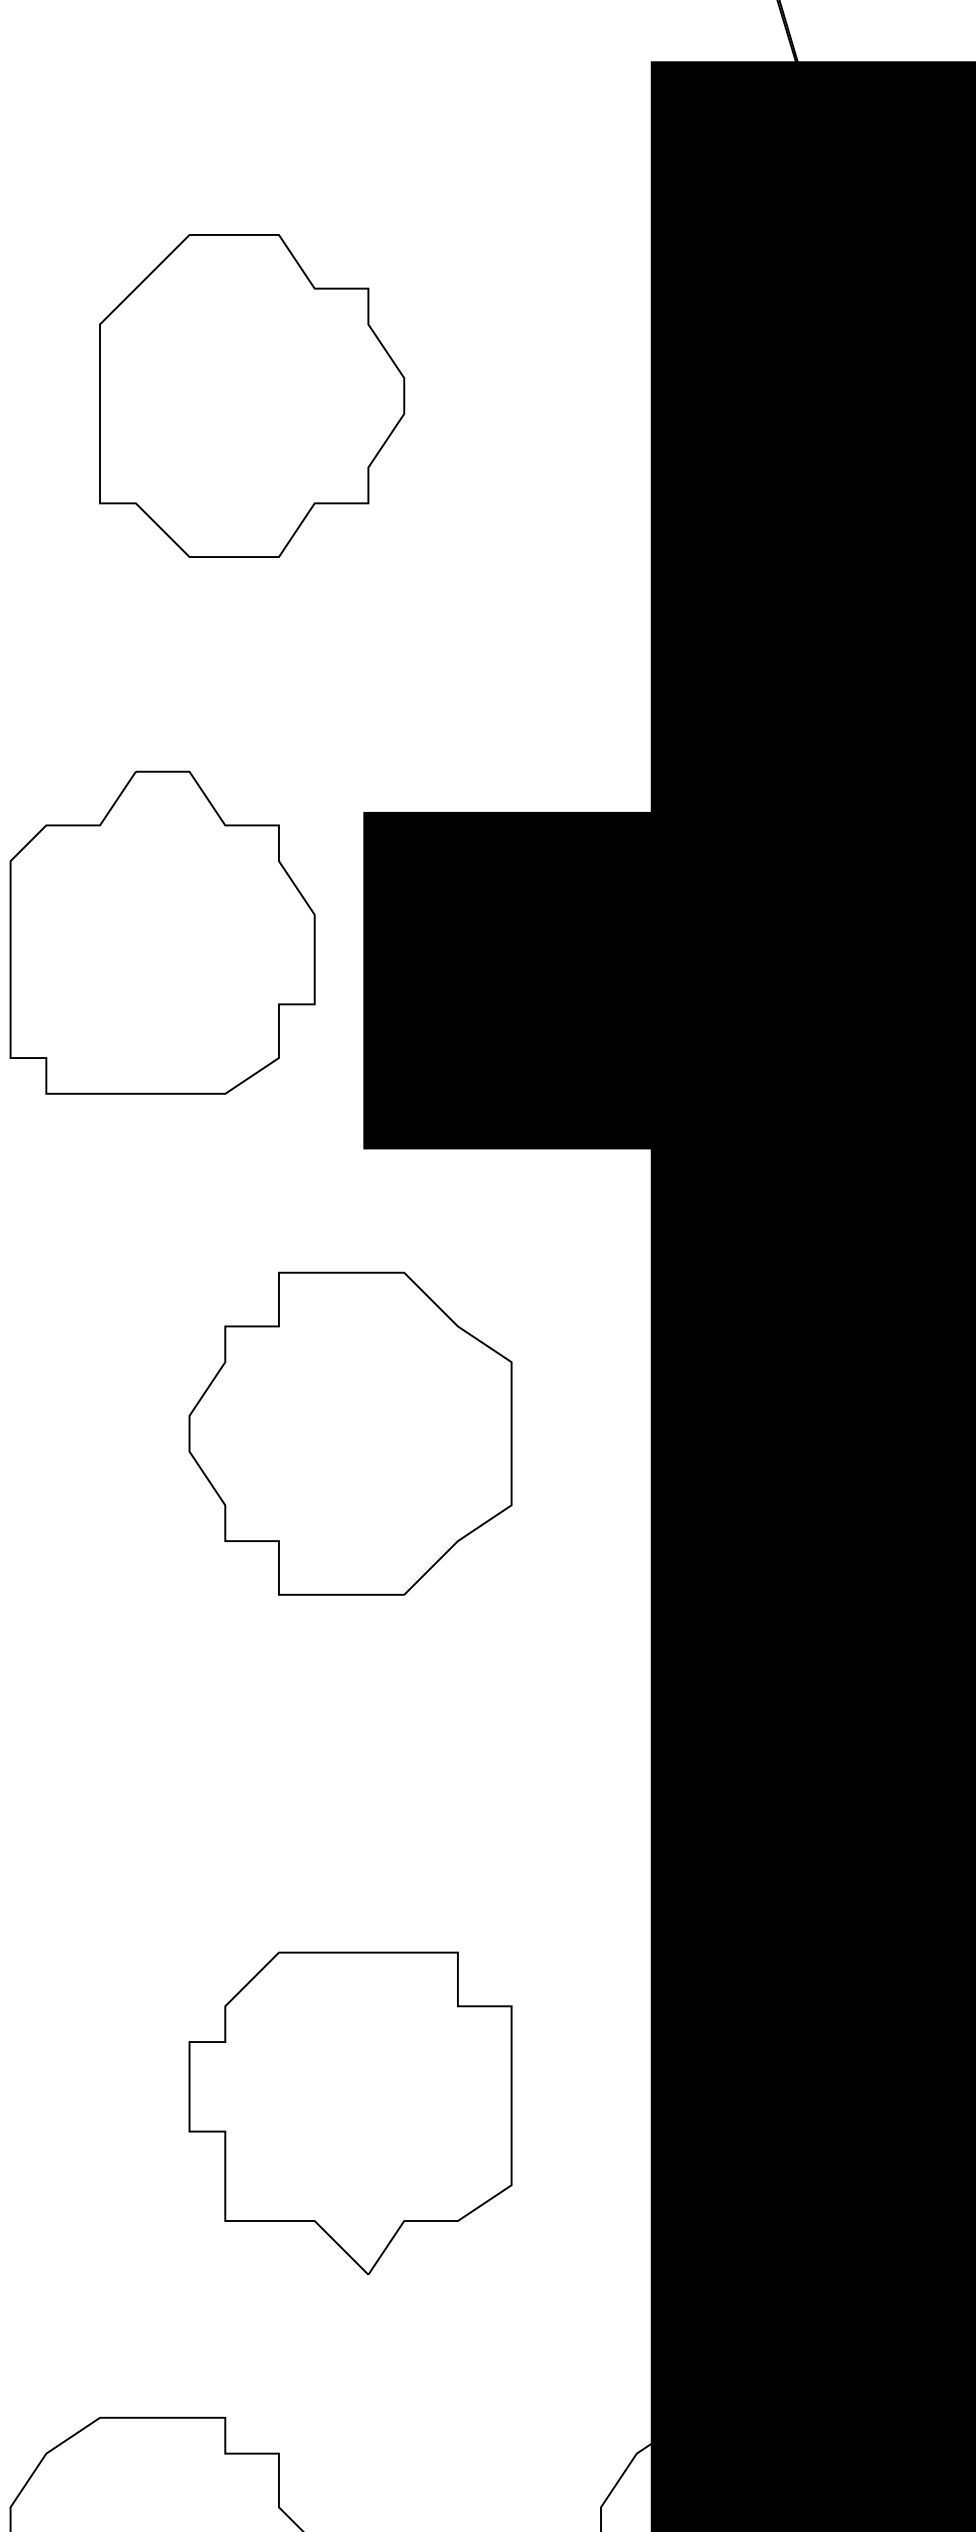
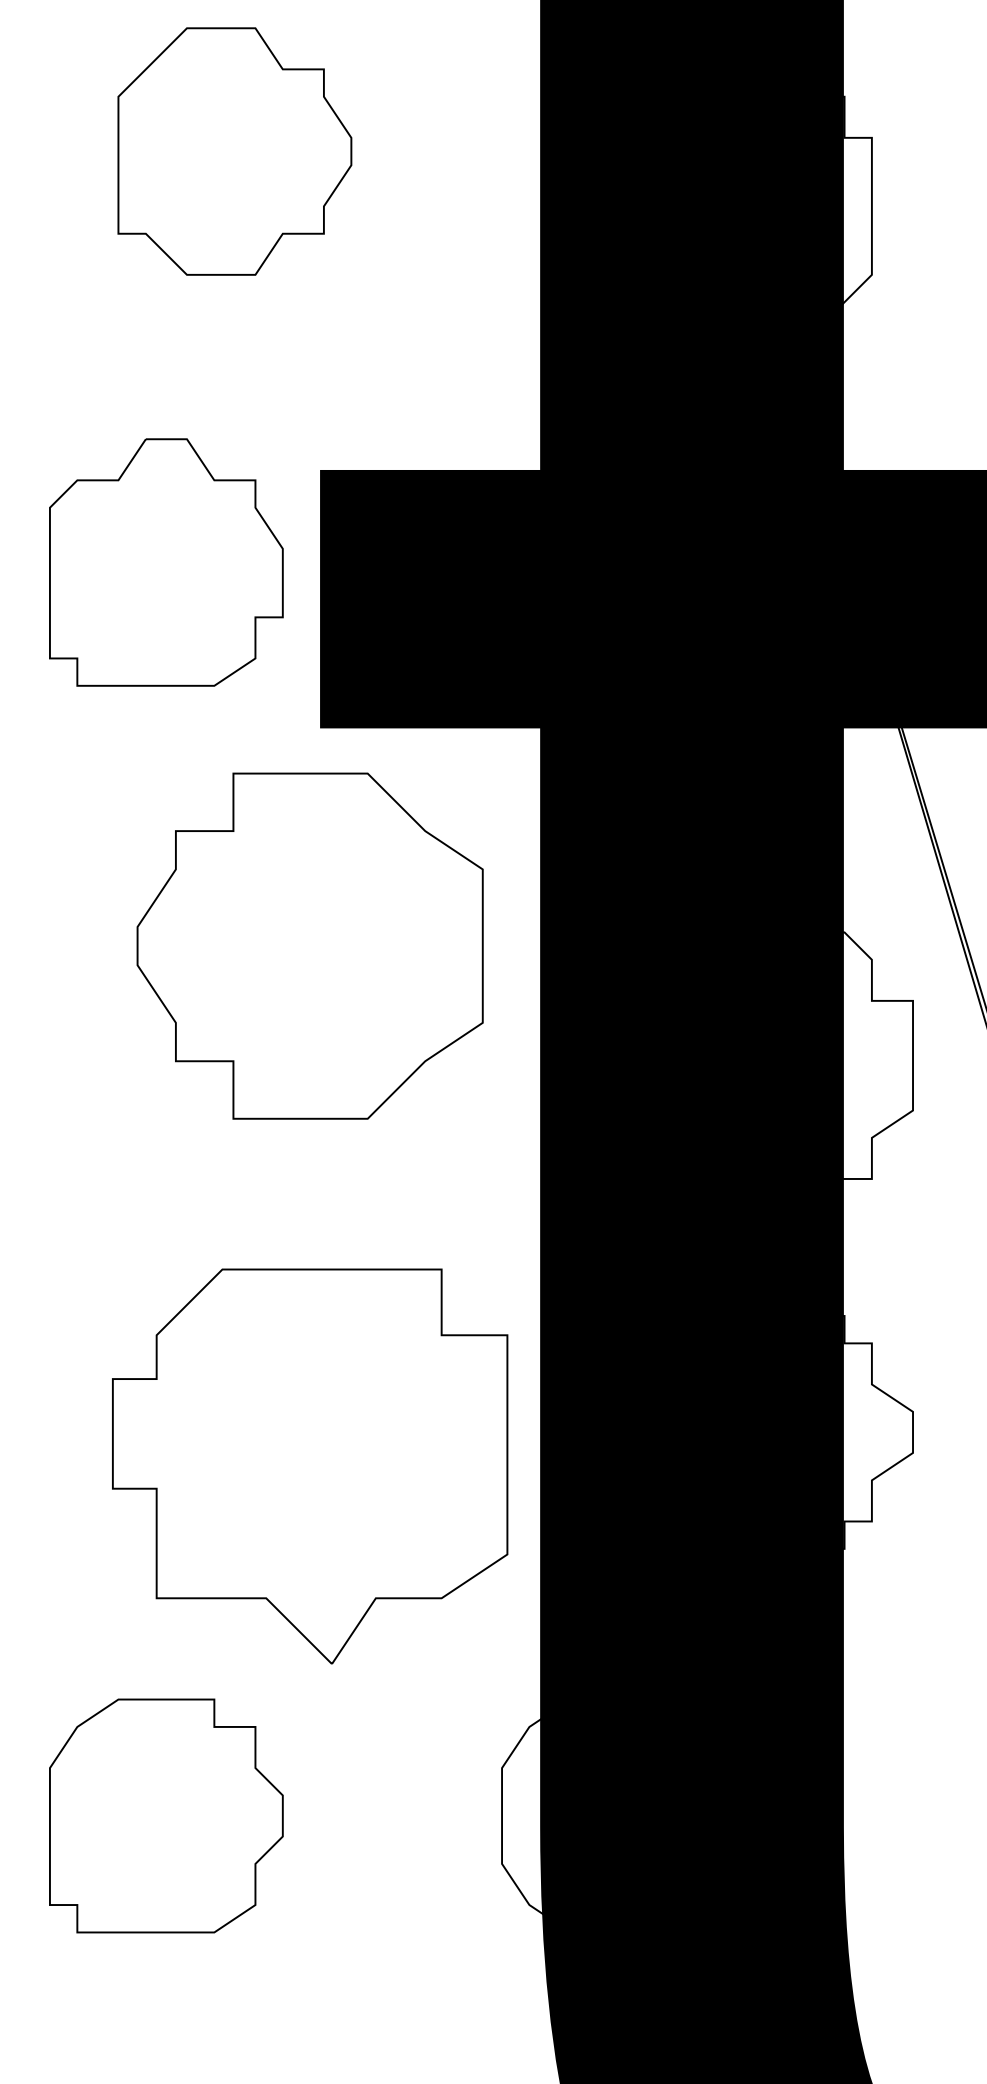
part: (350, 1432) -> (310, 945), size x1.4
part: (350, 2113) -> (310, 1466), size x1.6

